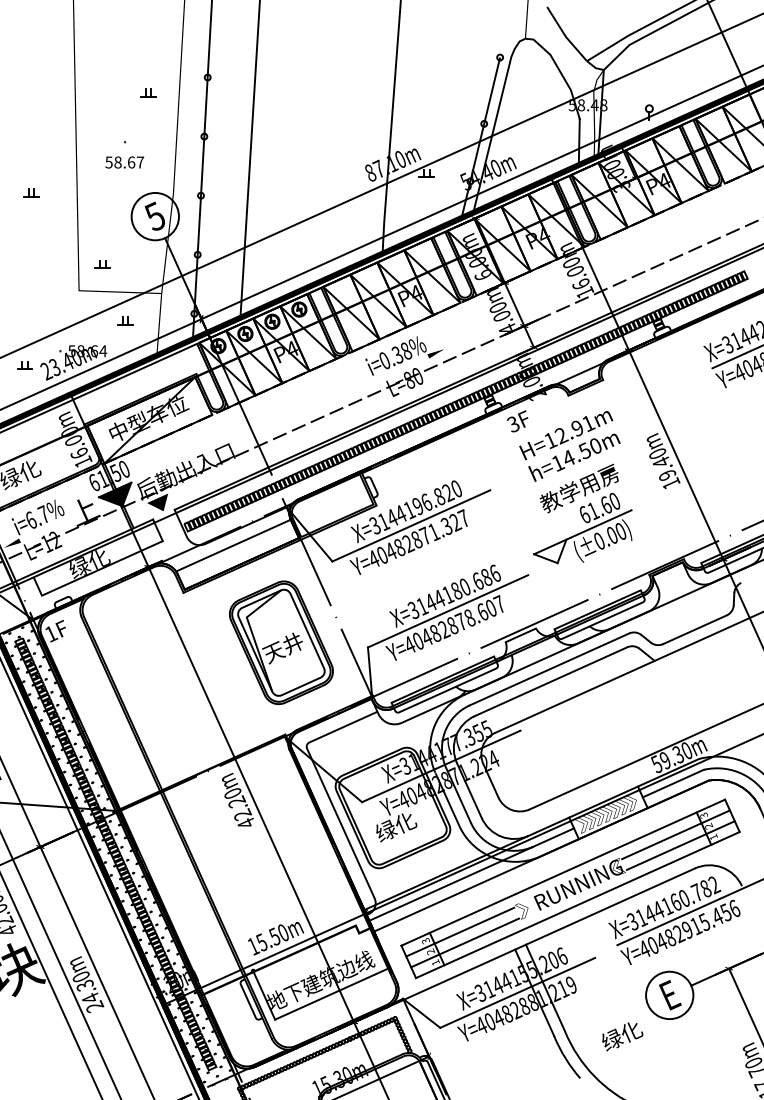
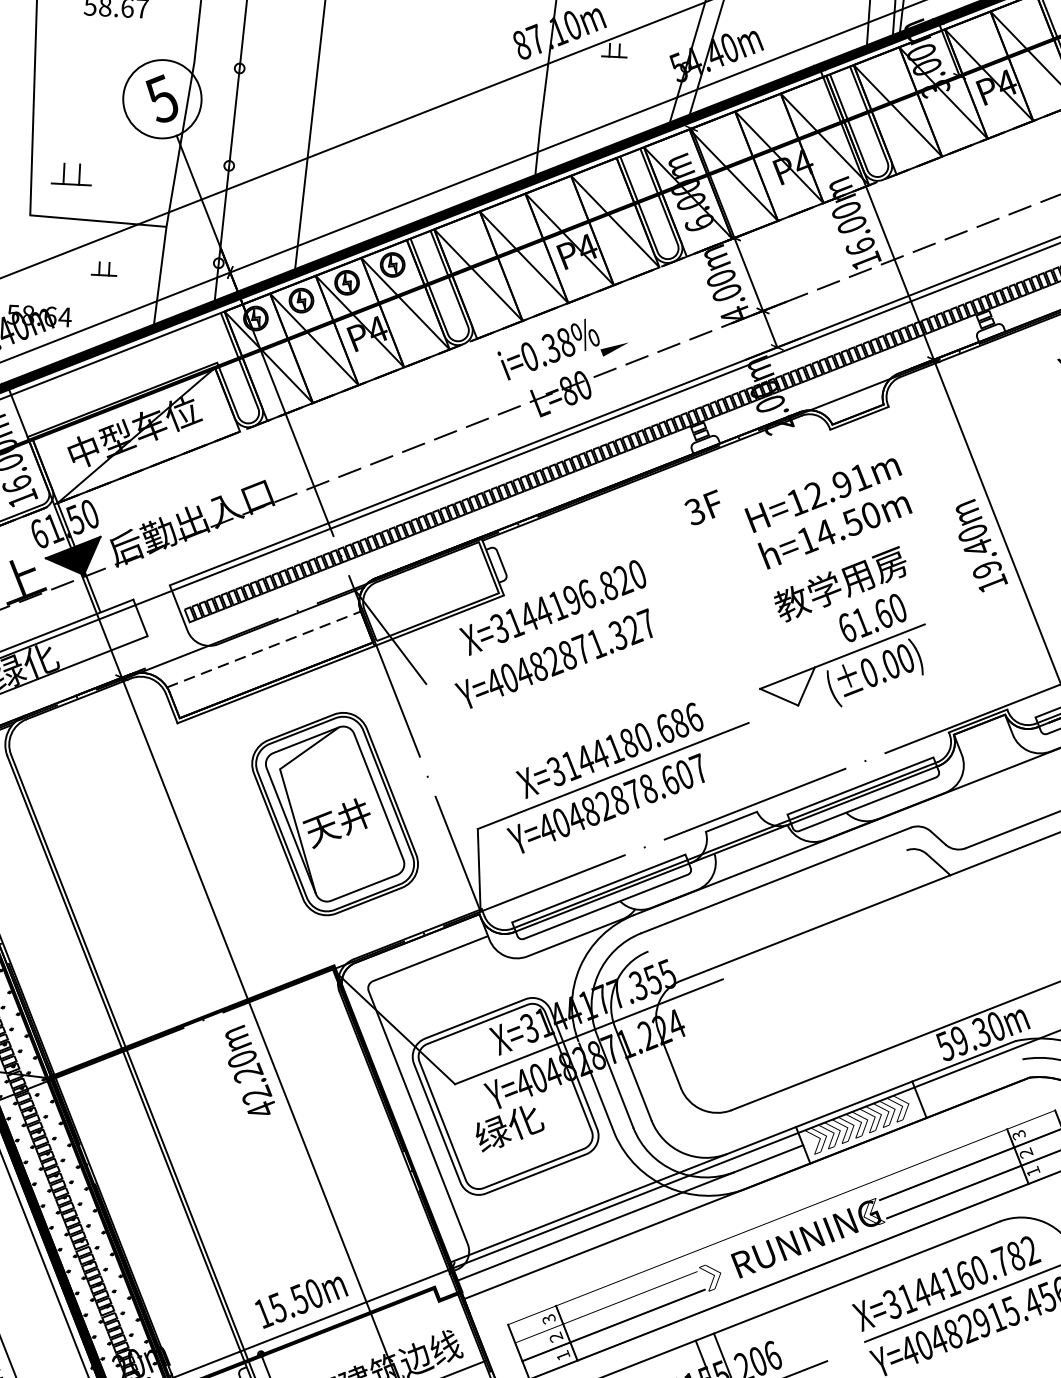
part: (102, 264) -> (71, 173), size x1.6
text: (517, 421) -> (702, 507), moved
fill: (157, 502) -> (142, 571), removed
line: (411, 525) -> (559, 631), removed
line: (233, 545) -> (264, 649), solid -> dashed
line: (550, 681) -> (776, 900), removed
line: (672, 783) -> (969, 1079), removed
line: (563, 872) -> (782, 1217), removed
line: (460, 931) -> (606, 1306), removed

